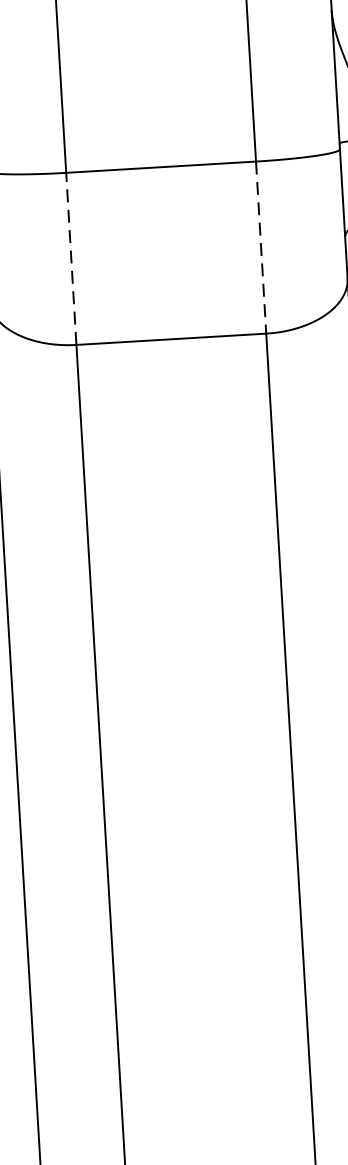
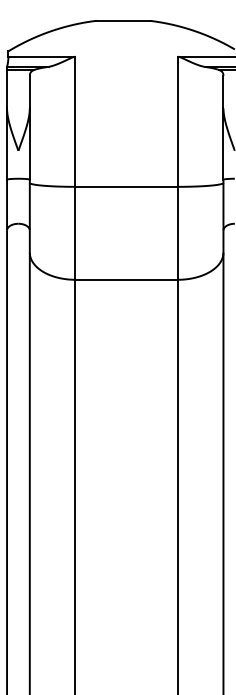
line: (260, 247) -> (177, 233), dashed -> solid
line: (71, 257) -> (75, 232), dashed -> solid

